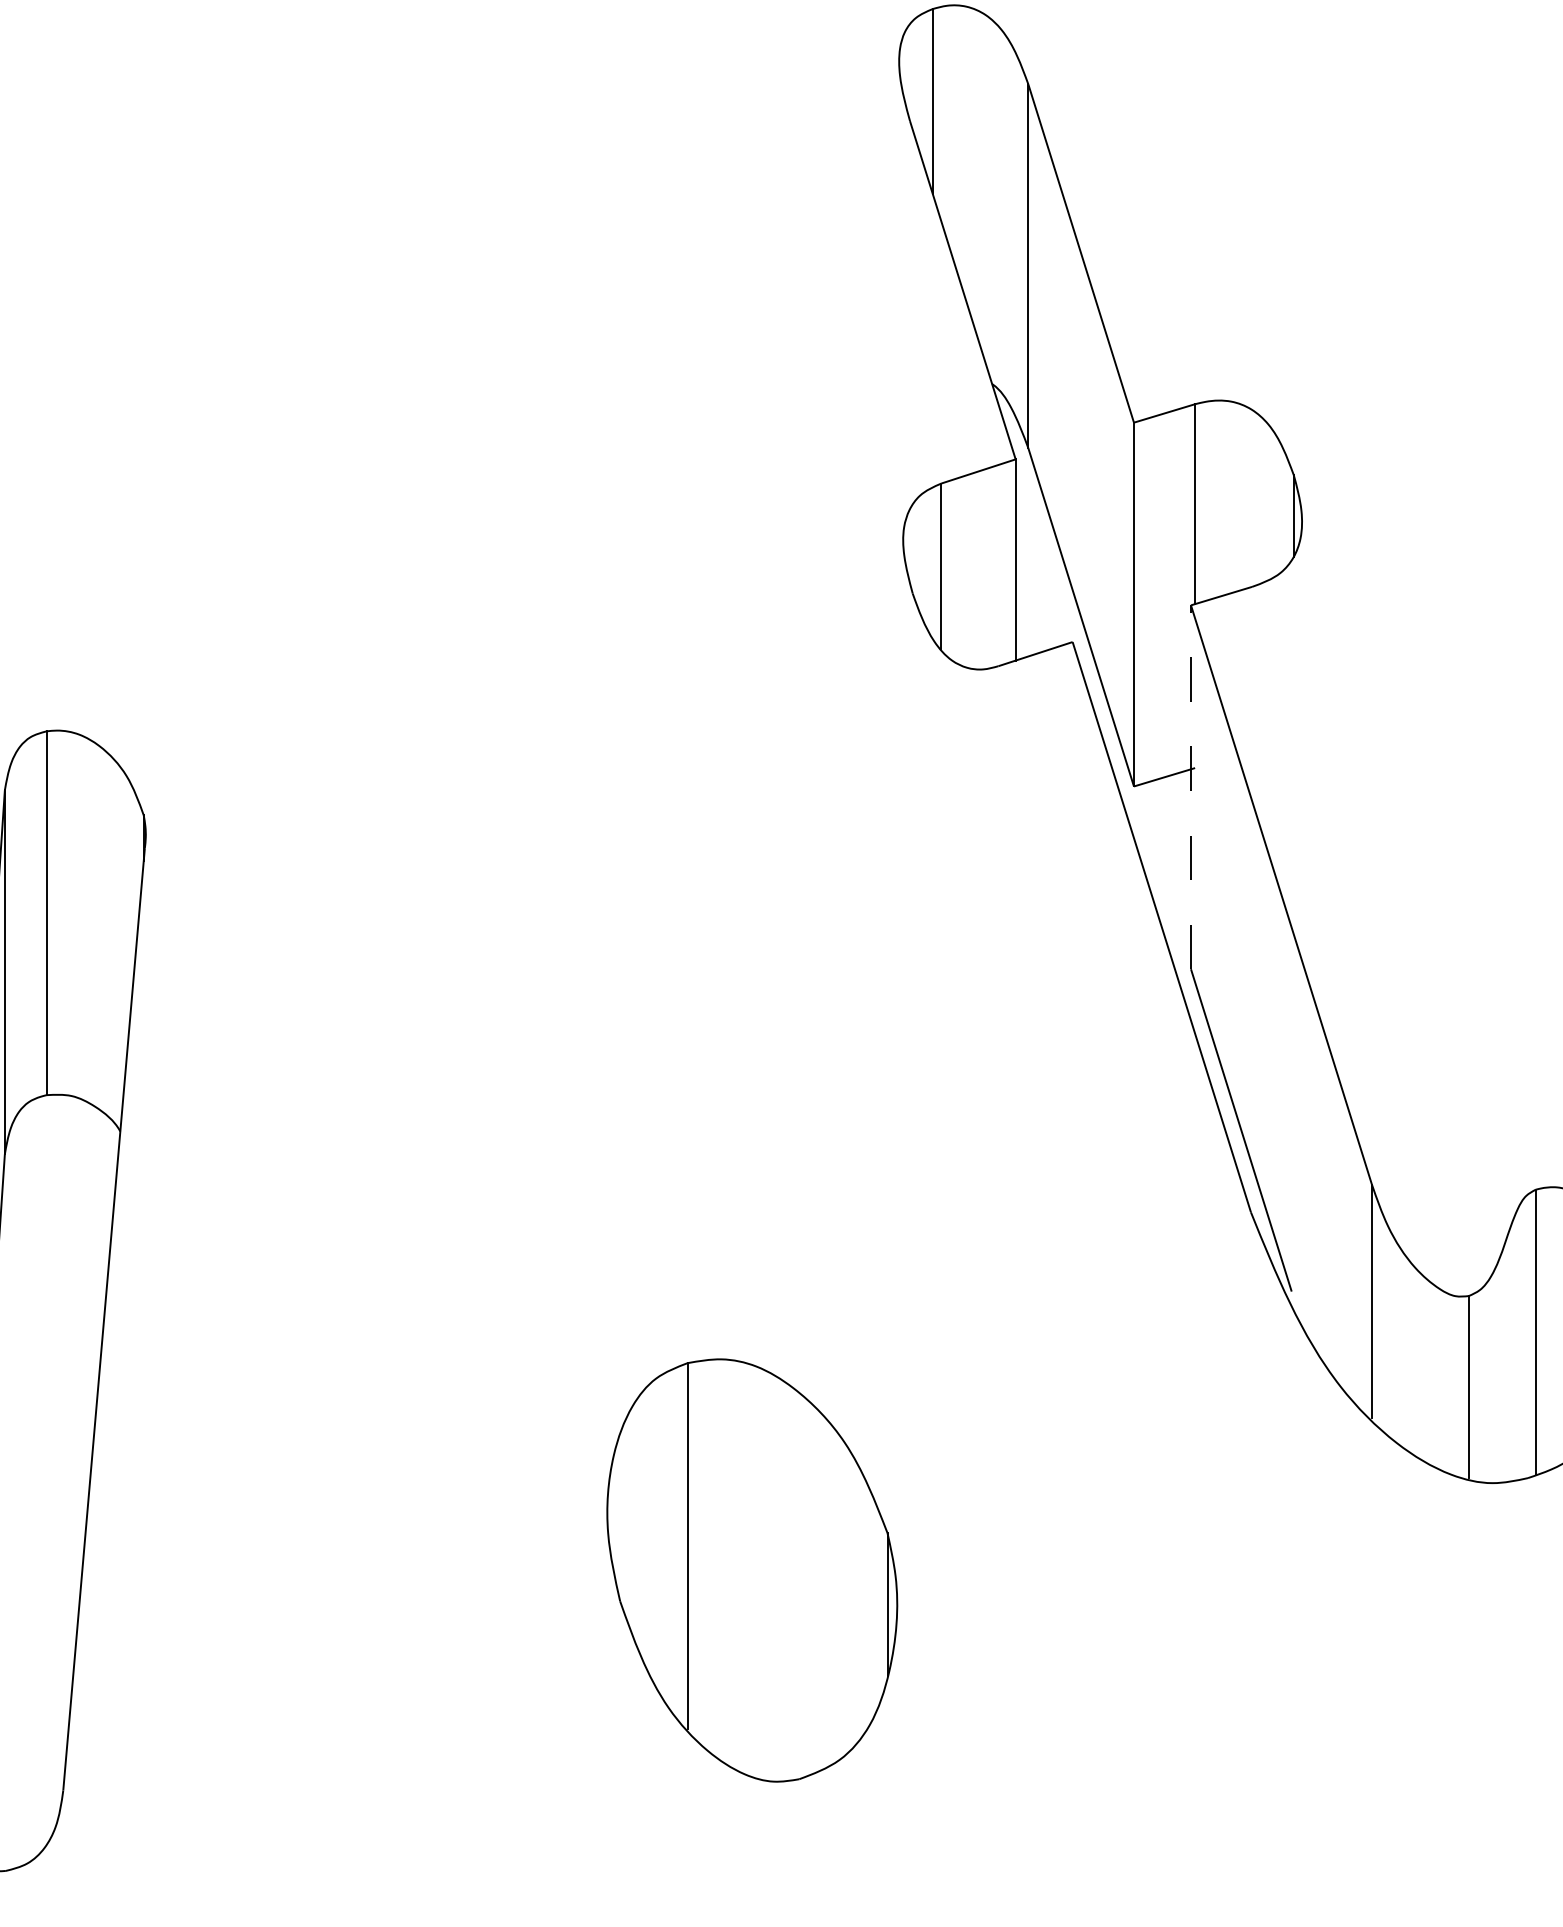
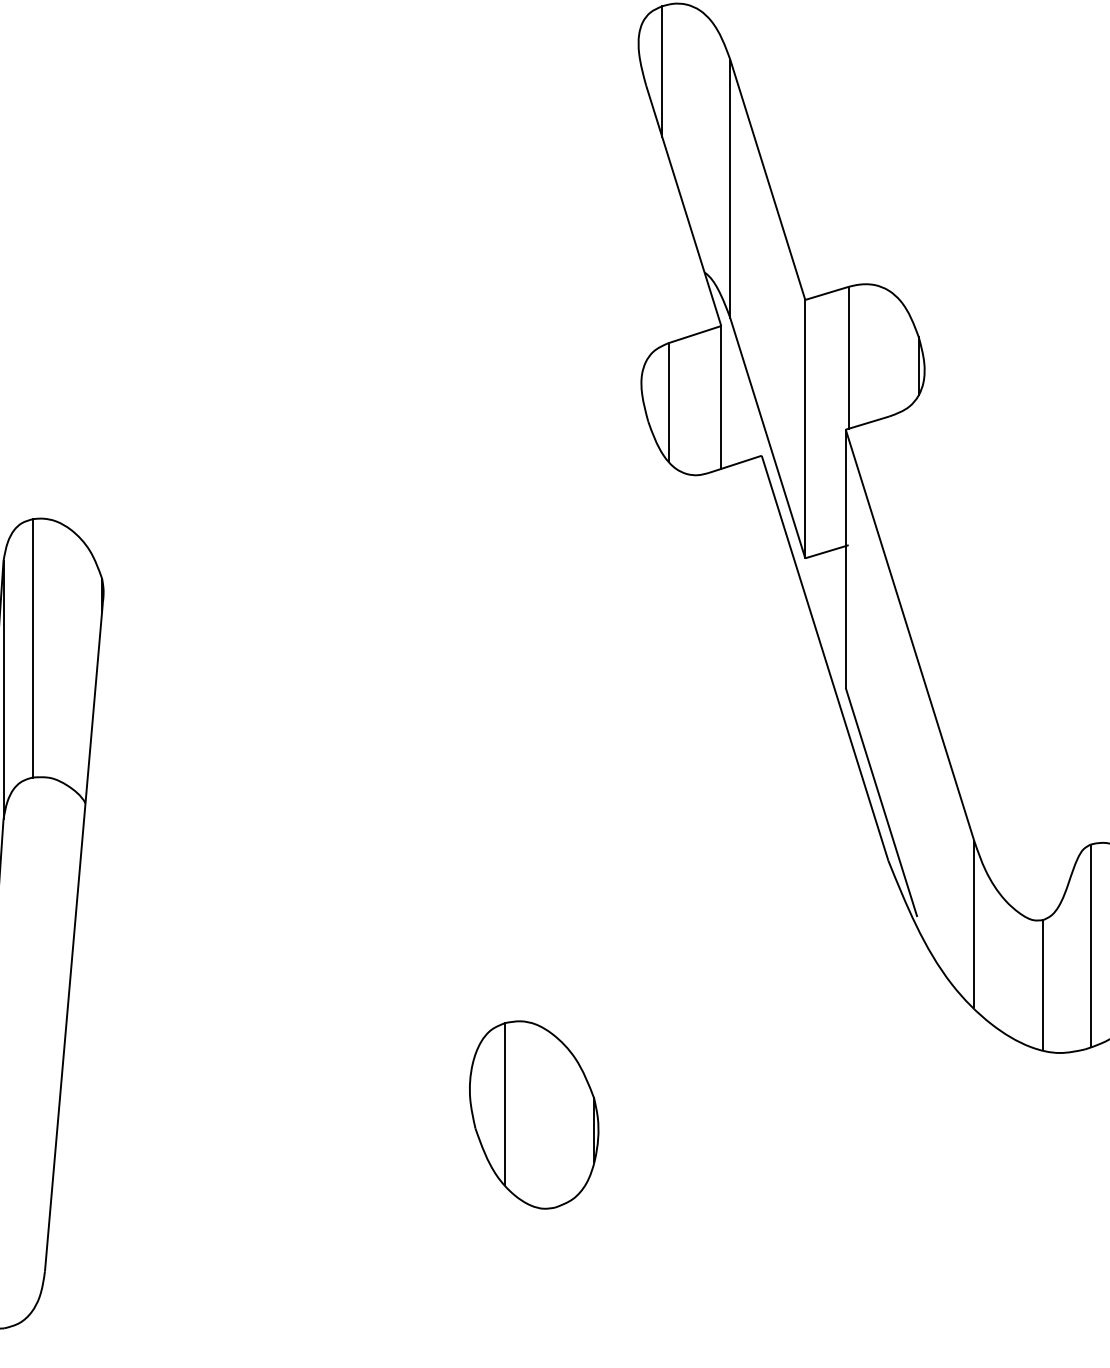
line: (1191, 787) -> (846, 559), dashed -> solid
part: (751, 1570) -> (533, 1115), size x0.62

